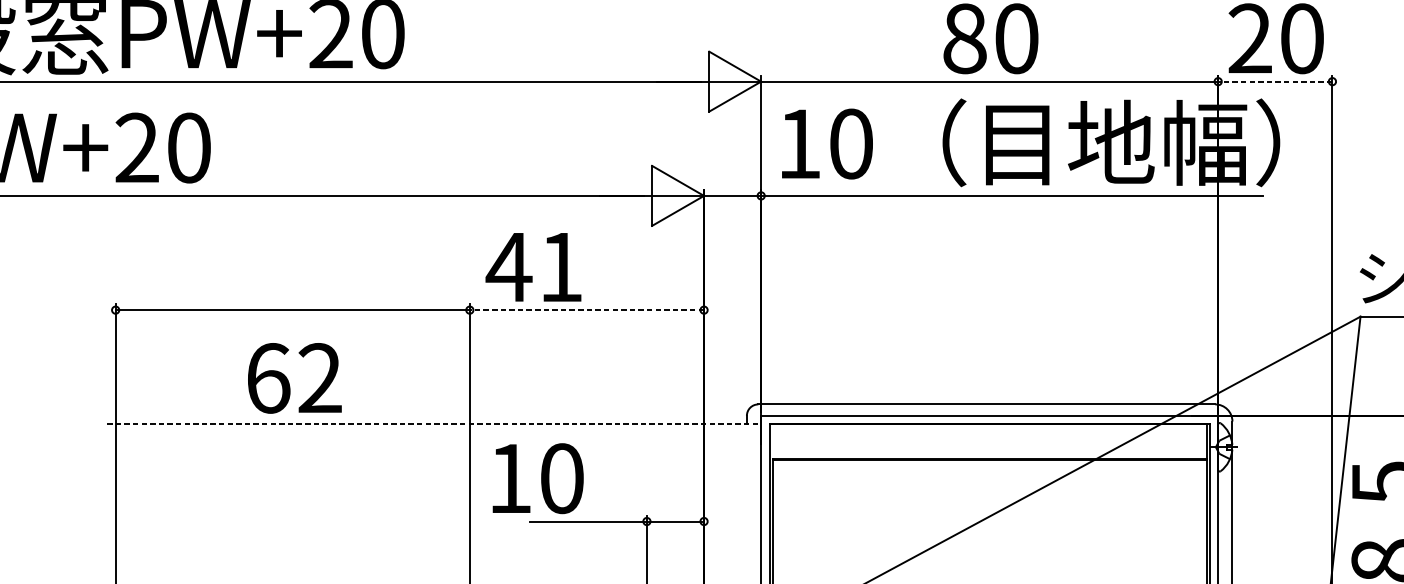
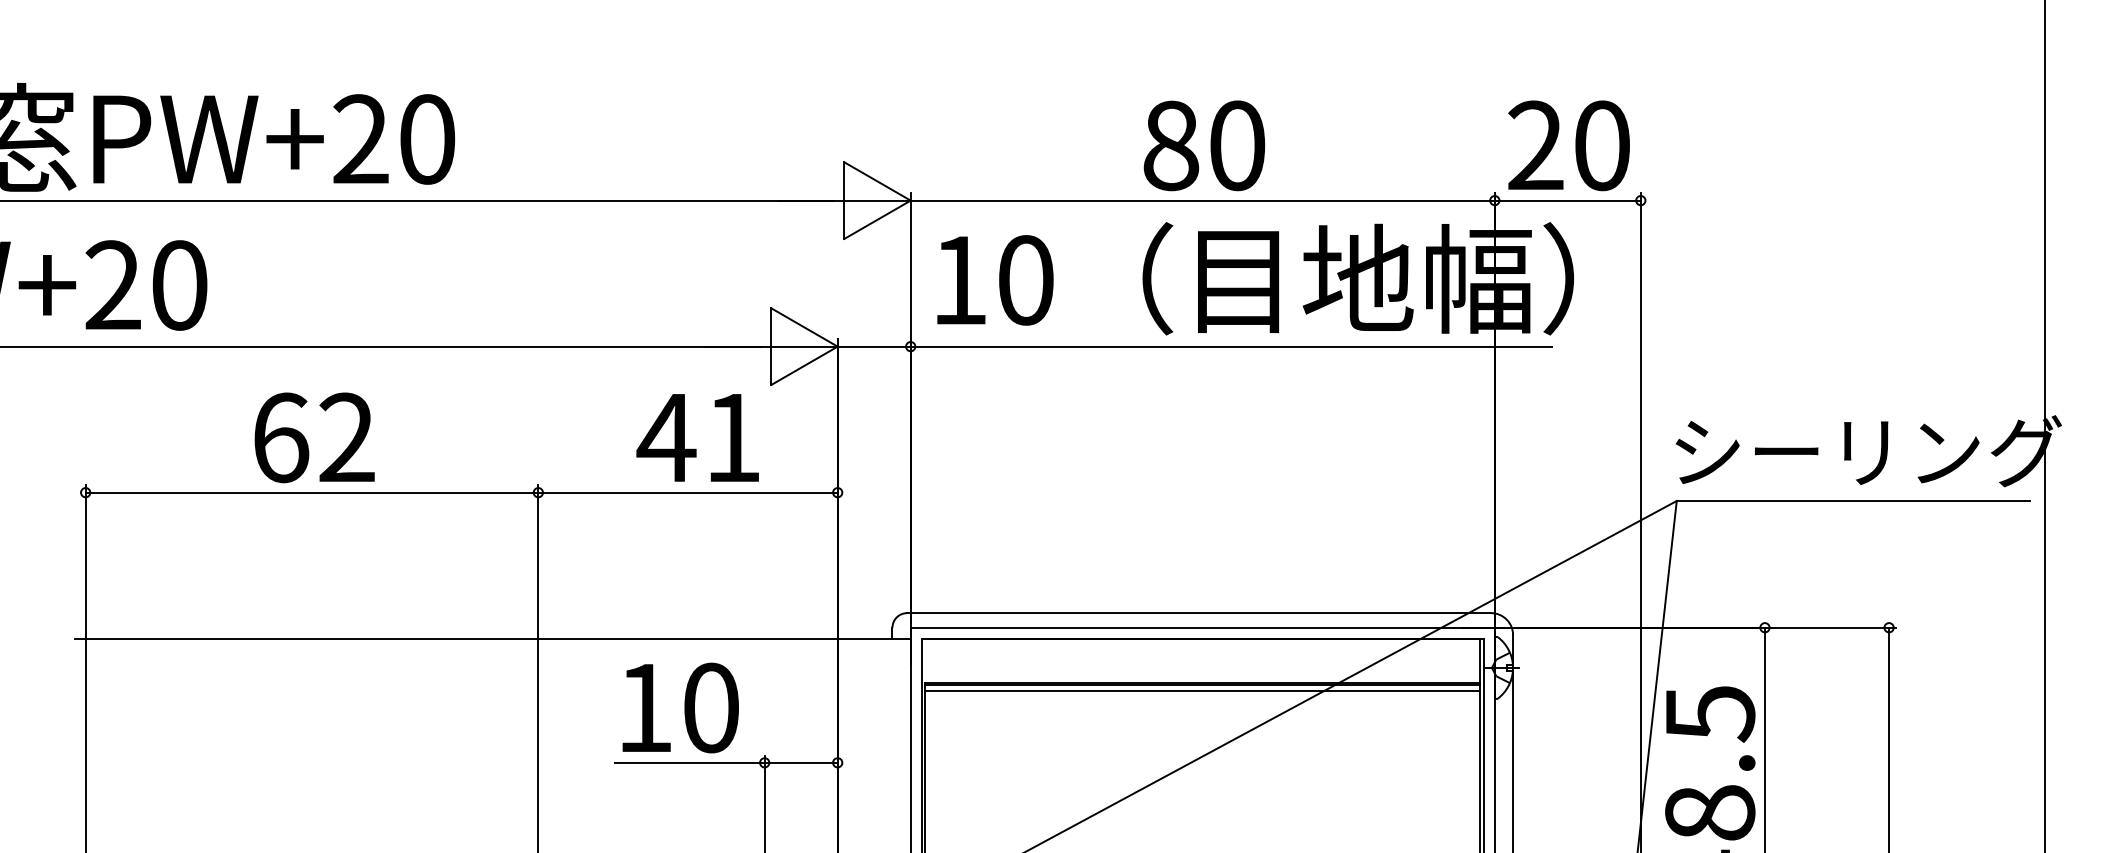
line: (1275, 81) -> (1567, 200), dashed -> solid
text: (533, 266) -> (697, 437), moved
line: (587, 310) -> (688, 492), dashed -> solid
text: (294, 378) -> (314, 437), moved
line: (433, 424) -> (492, 638), dashed -> solid
line: (989, 465) -> (1202, 691), added
text: (538, 478) -> (680, 707), moved

